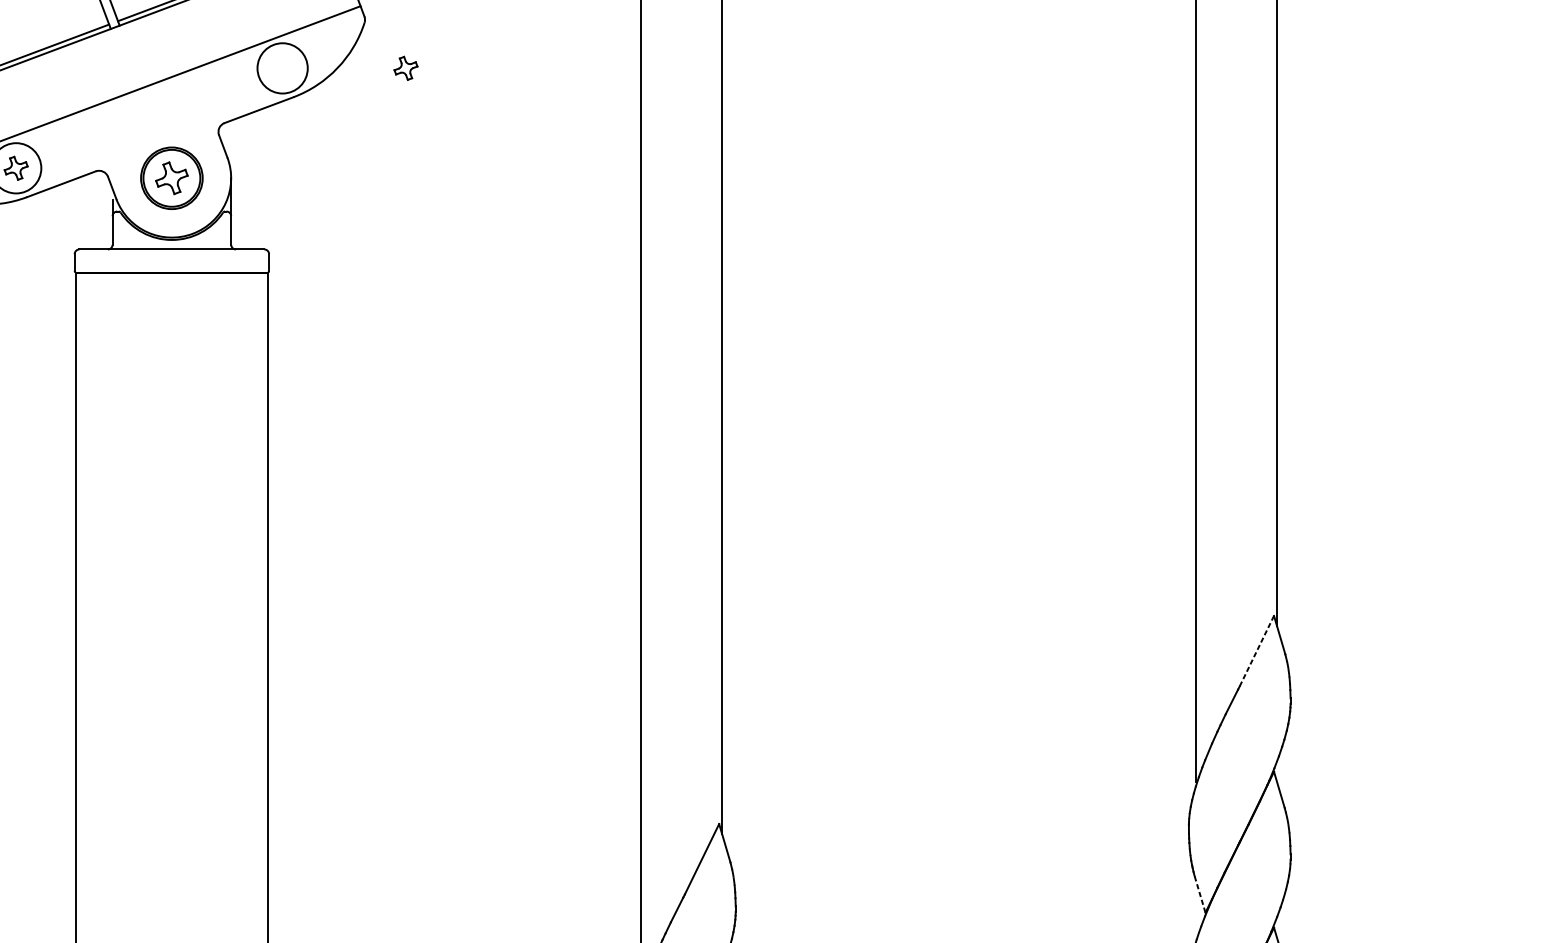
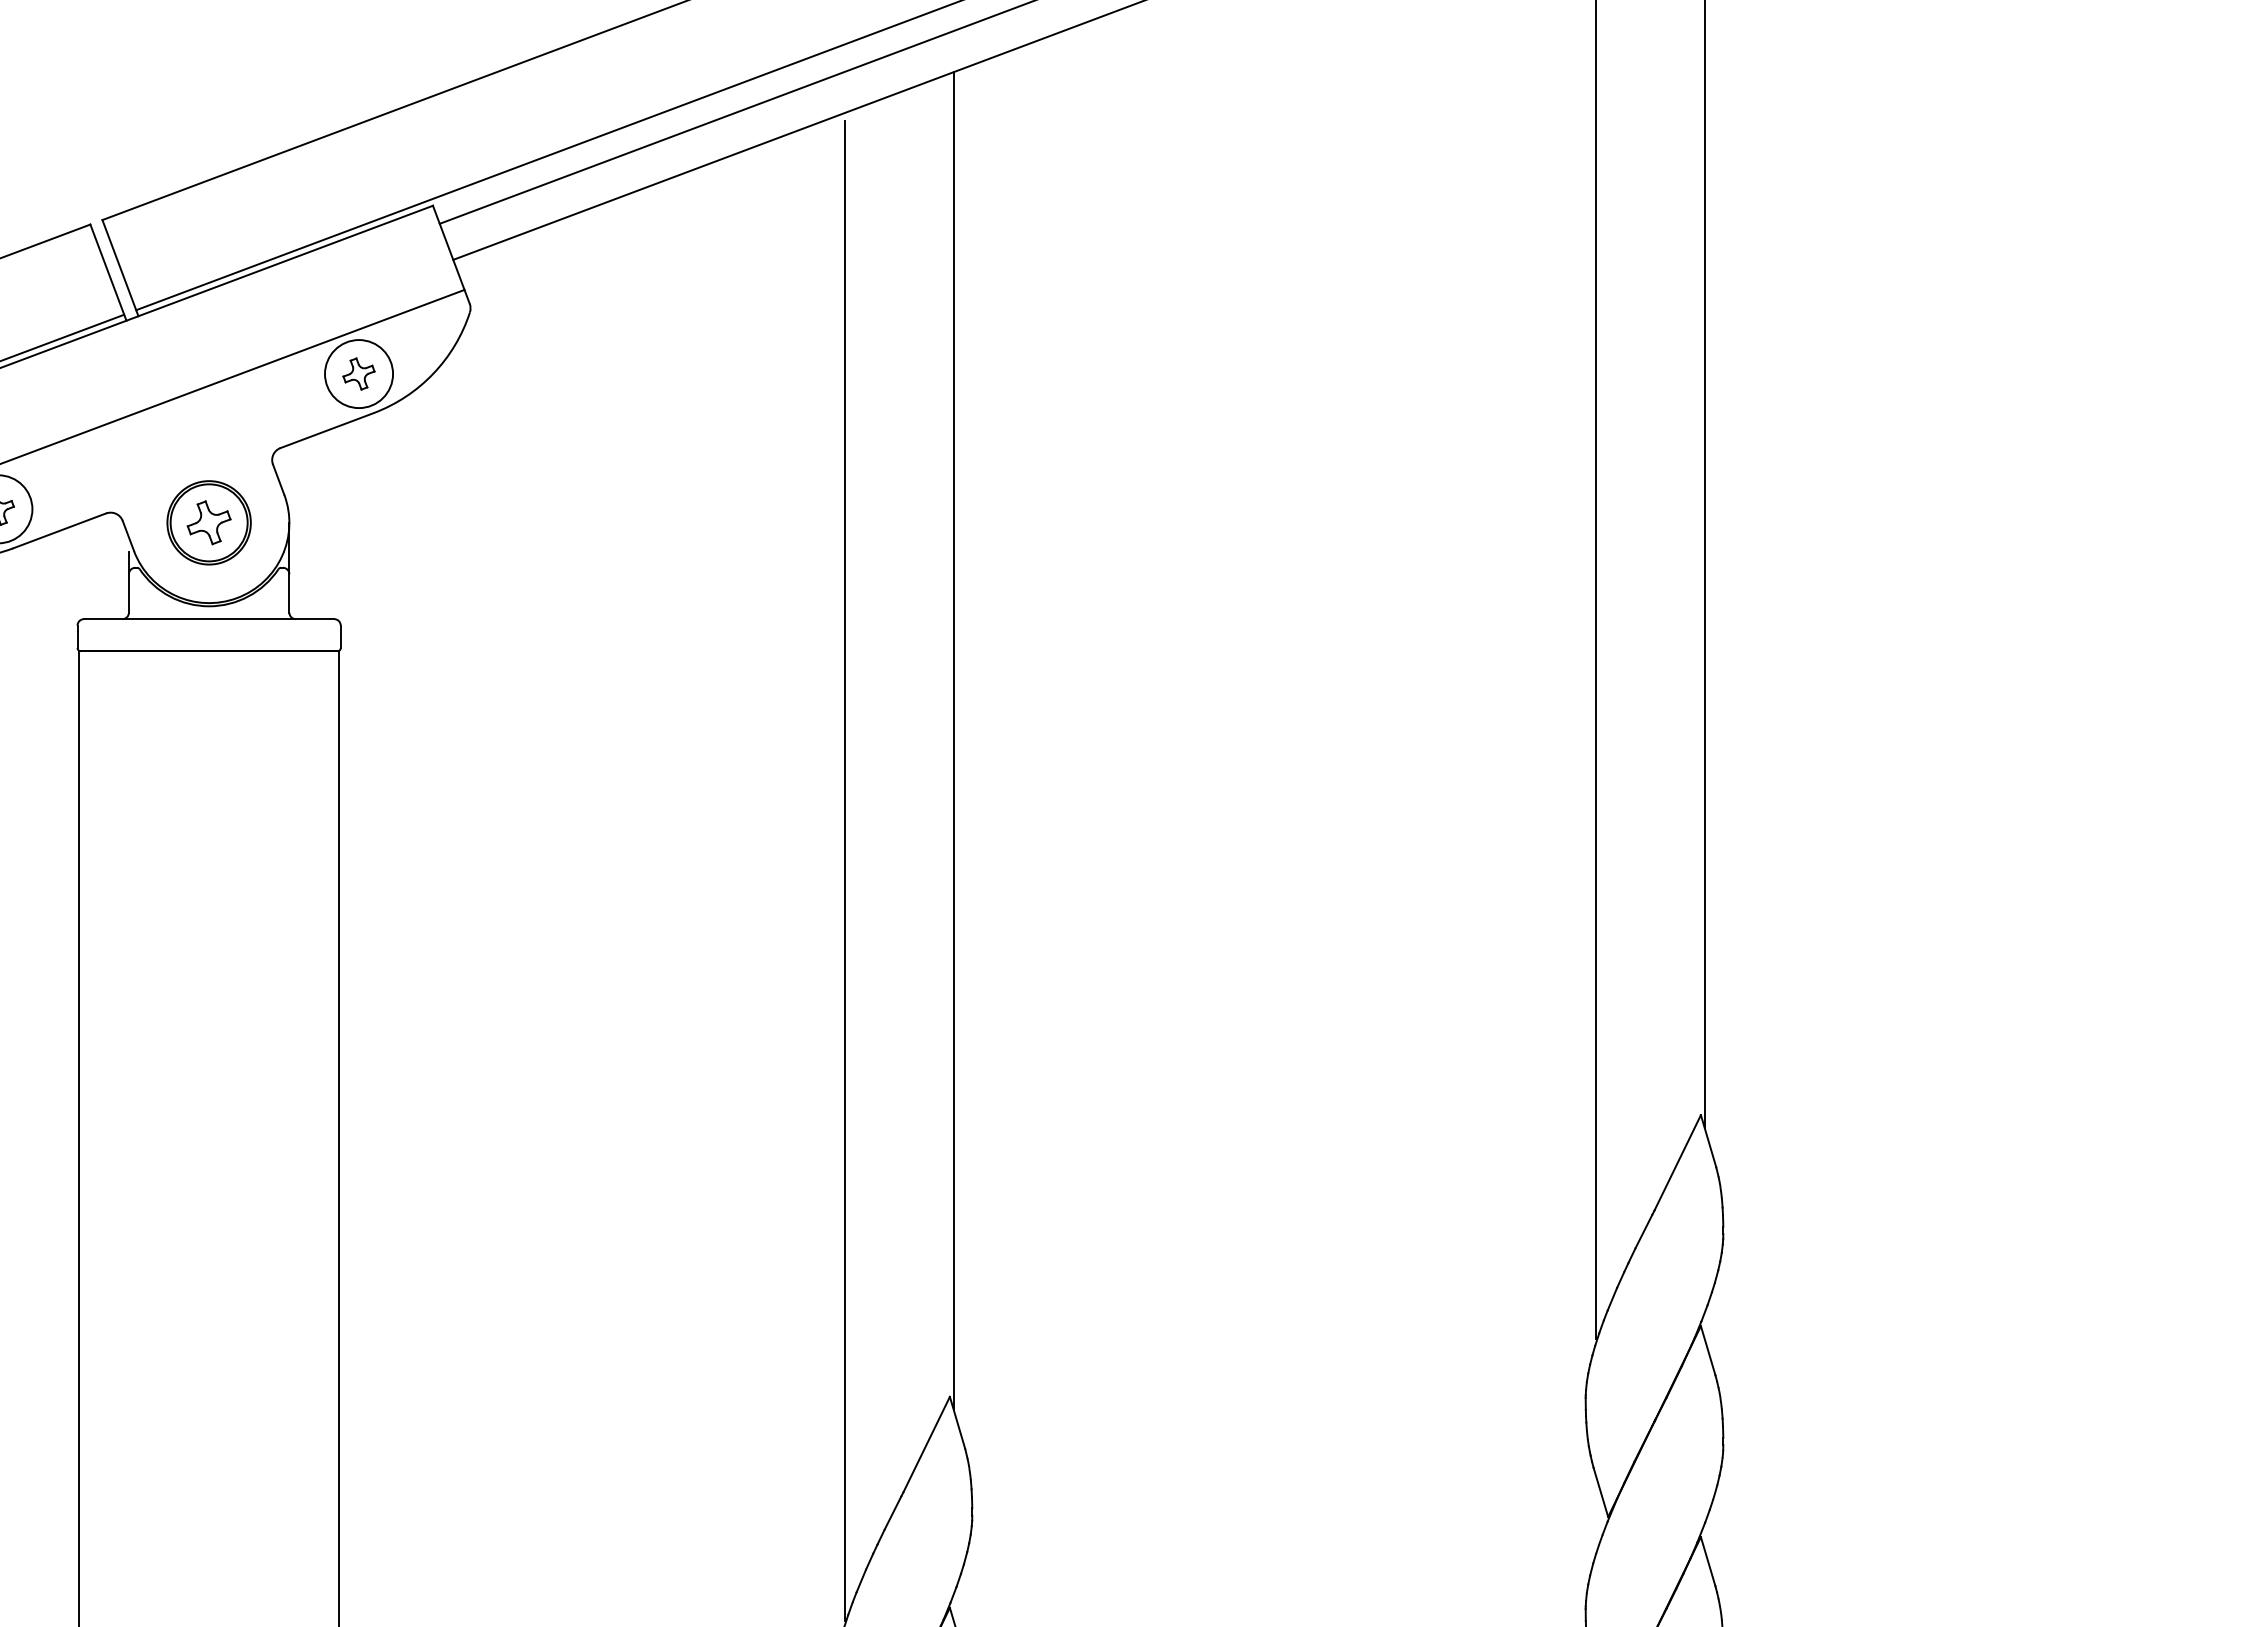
part: (405, 67) -> (358, 373), moved
line: (1256, 651) -> (1677, 1163), dashed -> solid
line: (1199, 894) -> (1600, 1492), dashed -> solid

